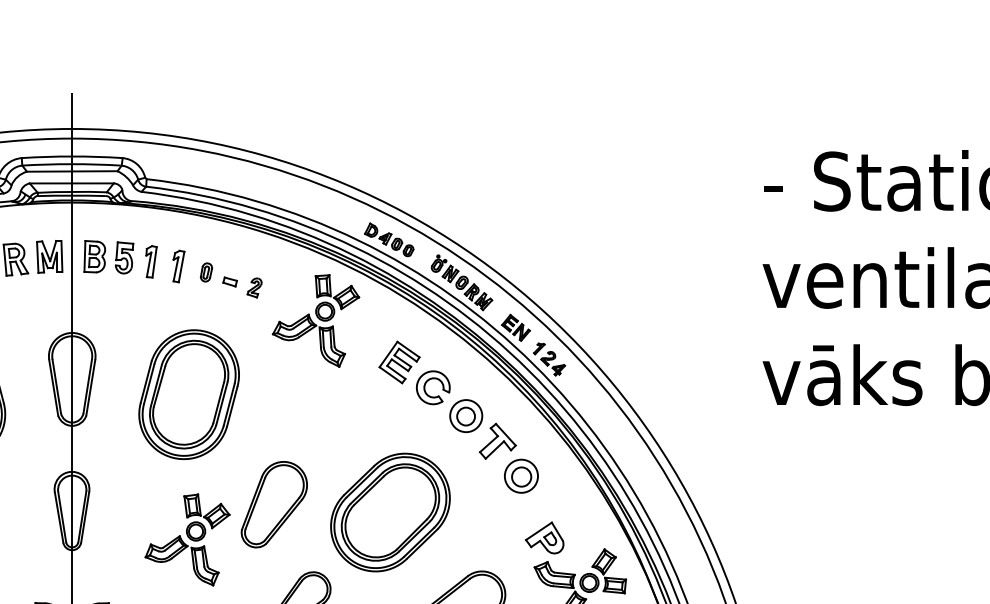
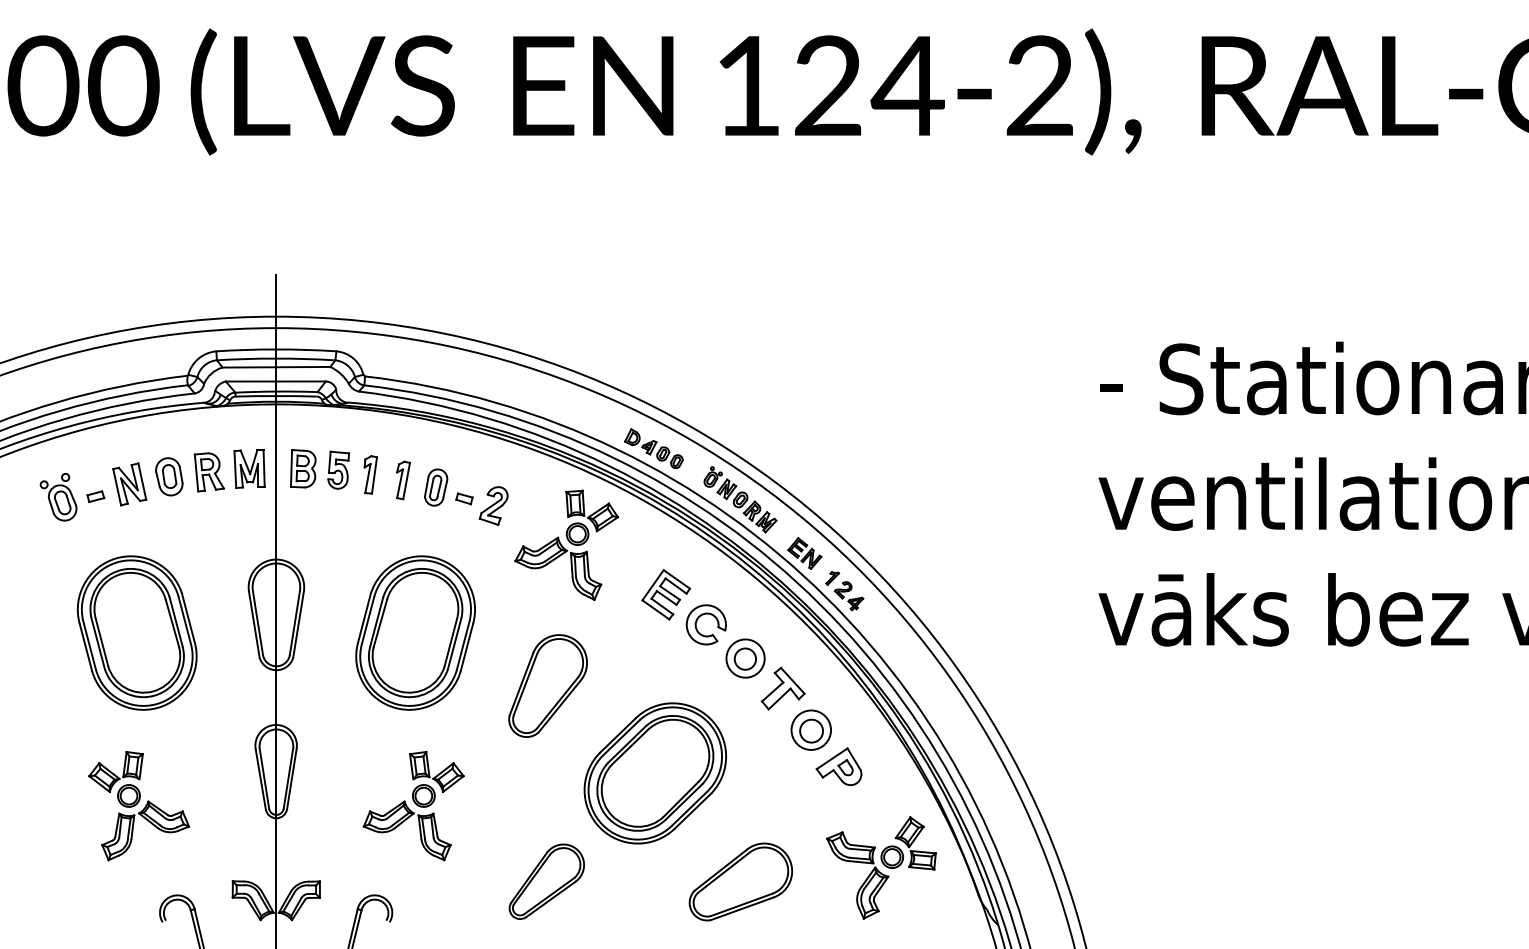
part: (206, 272) -> (436, 487), size x1.67
part: (254, 287) -> (493, 505), size x1.67
part: (273, 504) -> (547, 685), moved
part: (544, 537) -> (838, 766), moved

